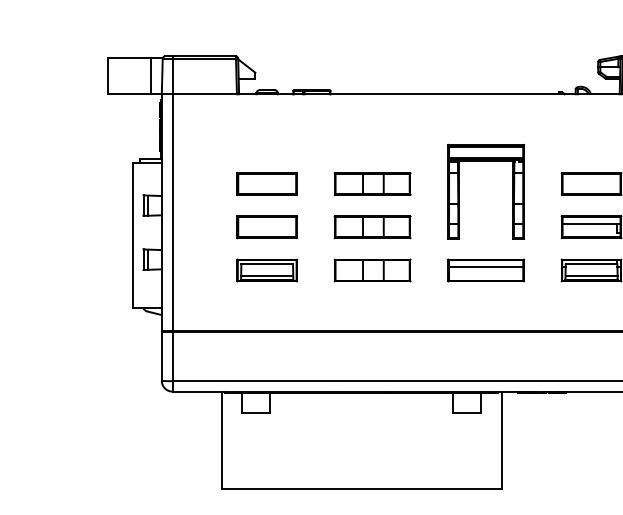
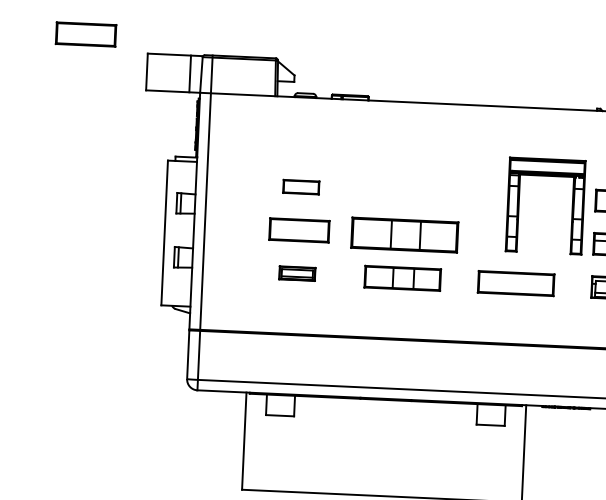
part: (44, 41) -> (85, 34), added
part: (266, 183) -> (300, 186), size x0.6
part: (372, 183) -> (406, 191), removed
part: (512, 191) -> (572, 207), moved
part: (372, 227) -> (404, 235), size x1.4
line: (486, 267) -> (516, 280), removed
part: (266, 270) -> (296, 273), size x0.6

